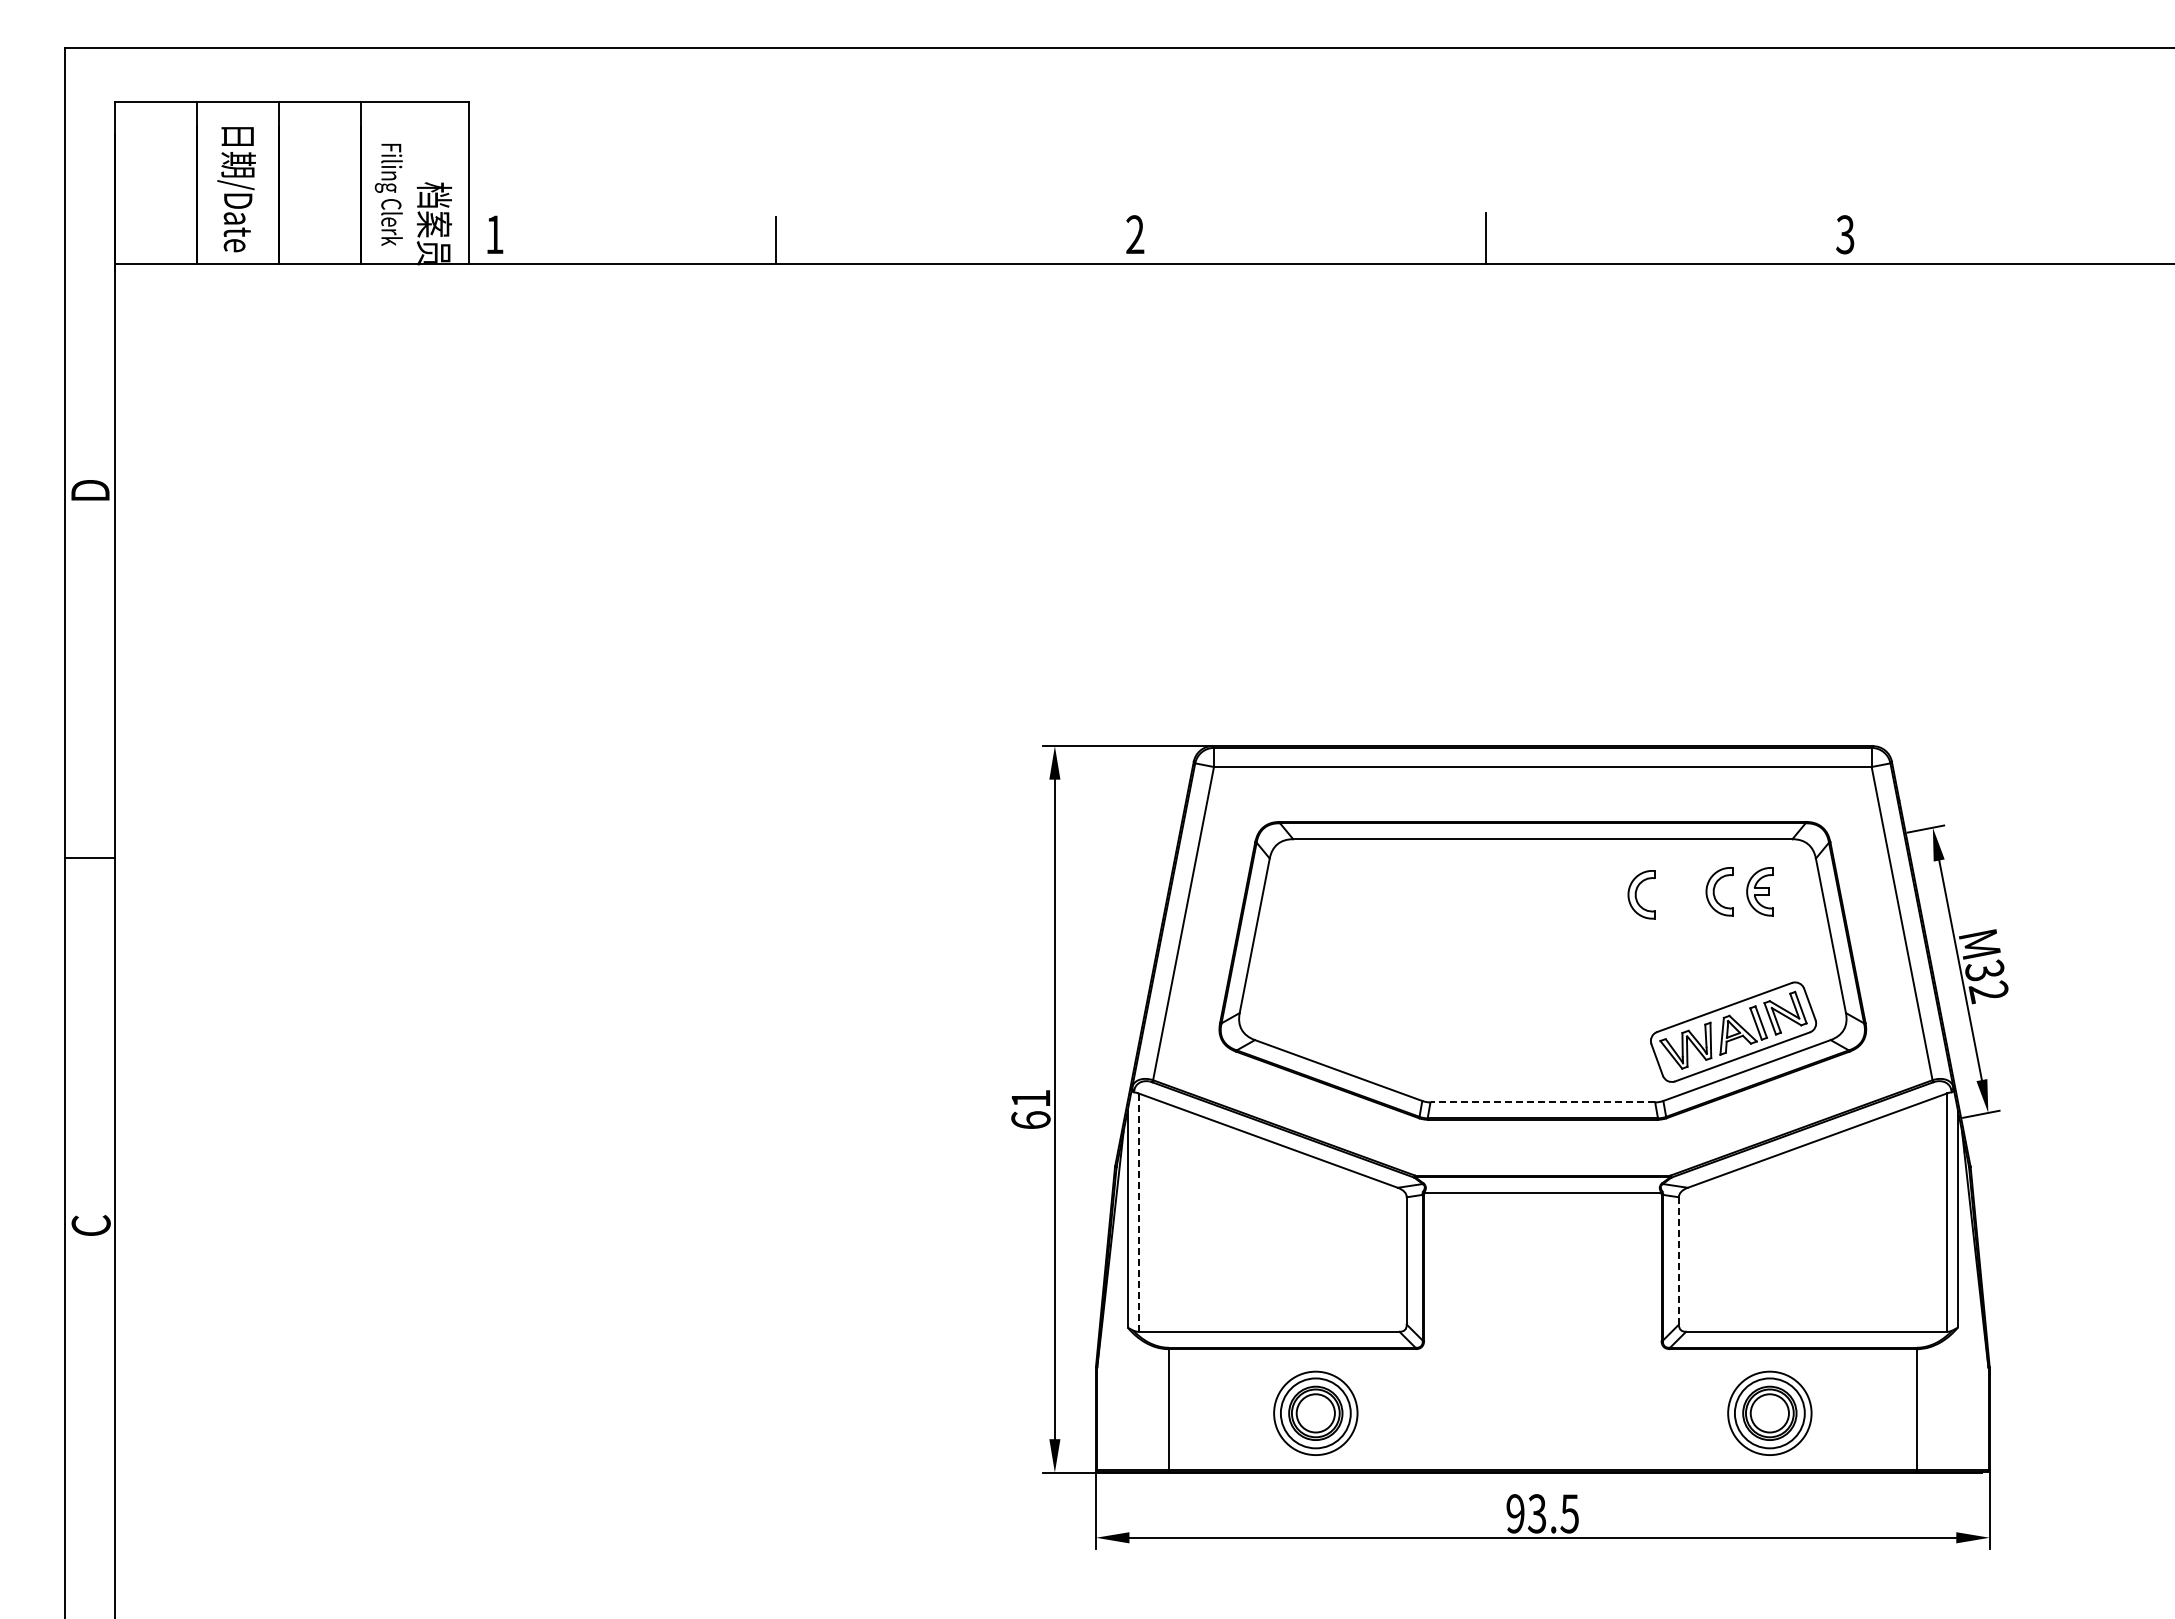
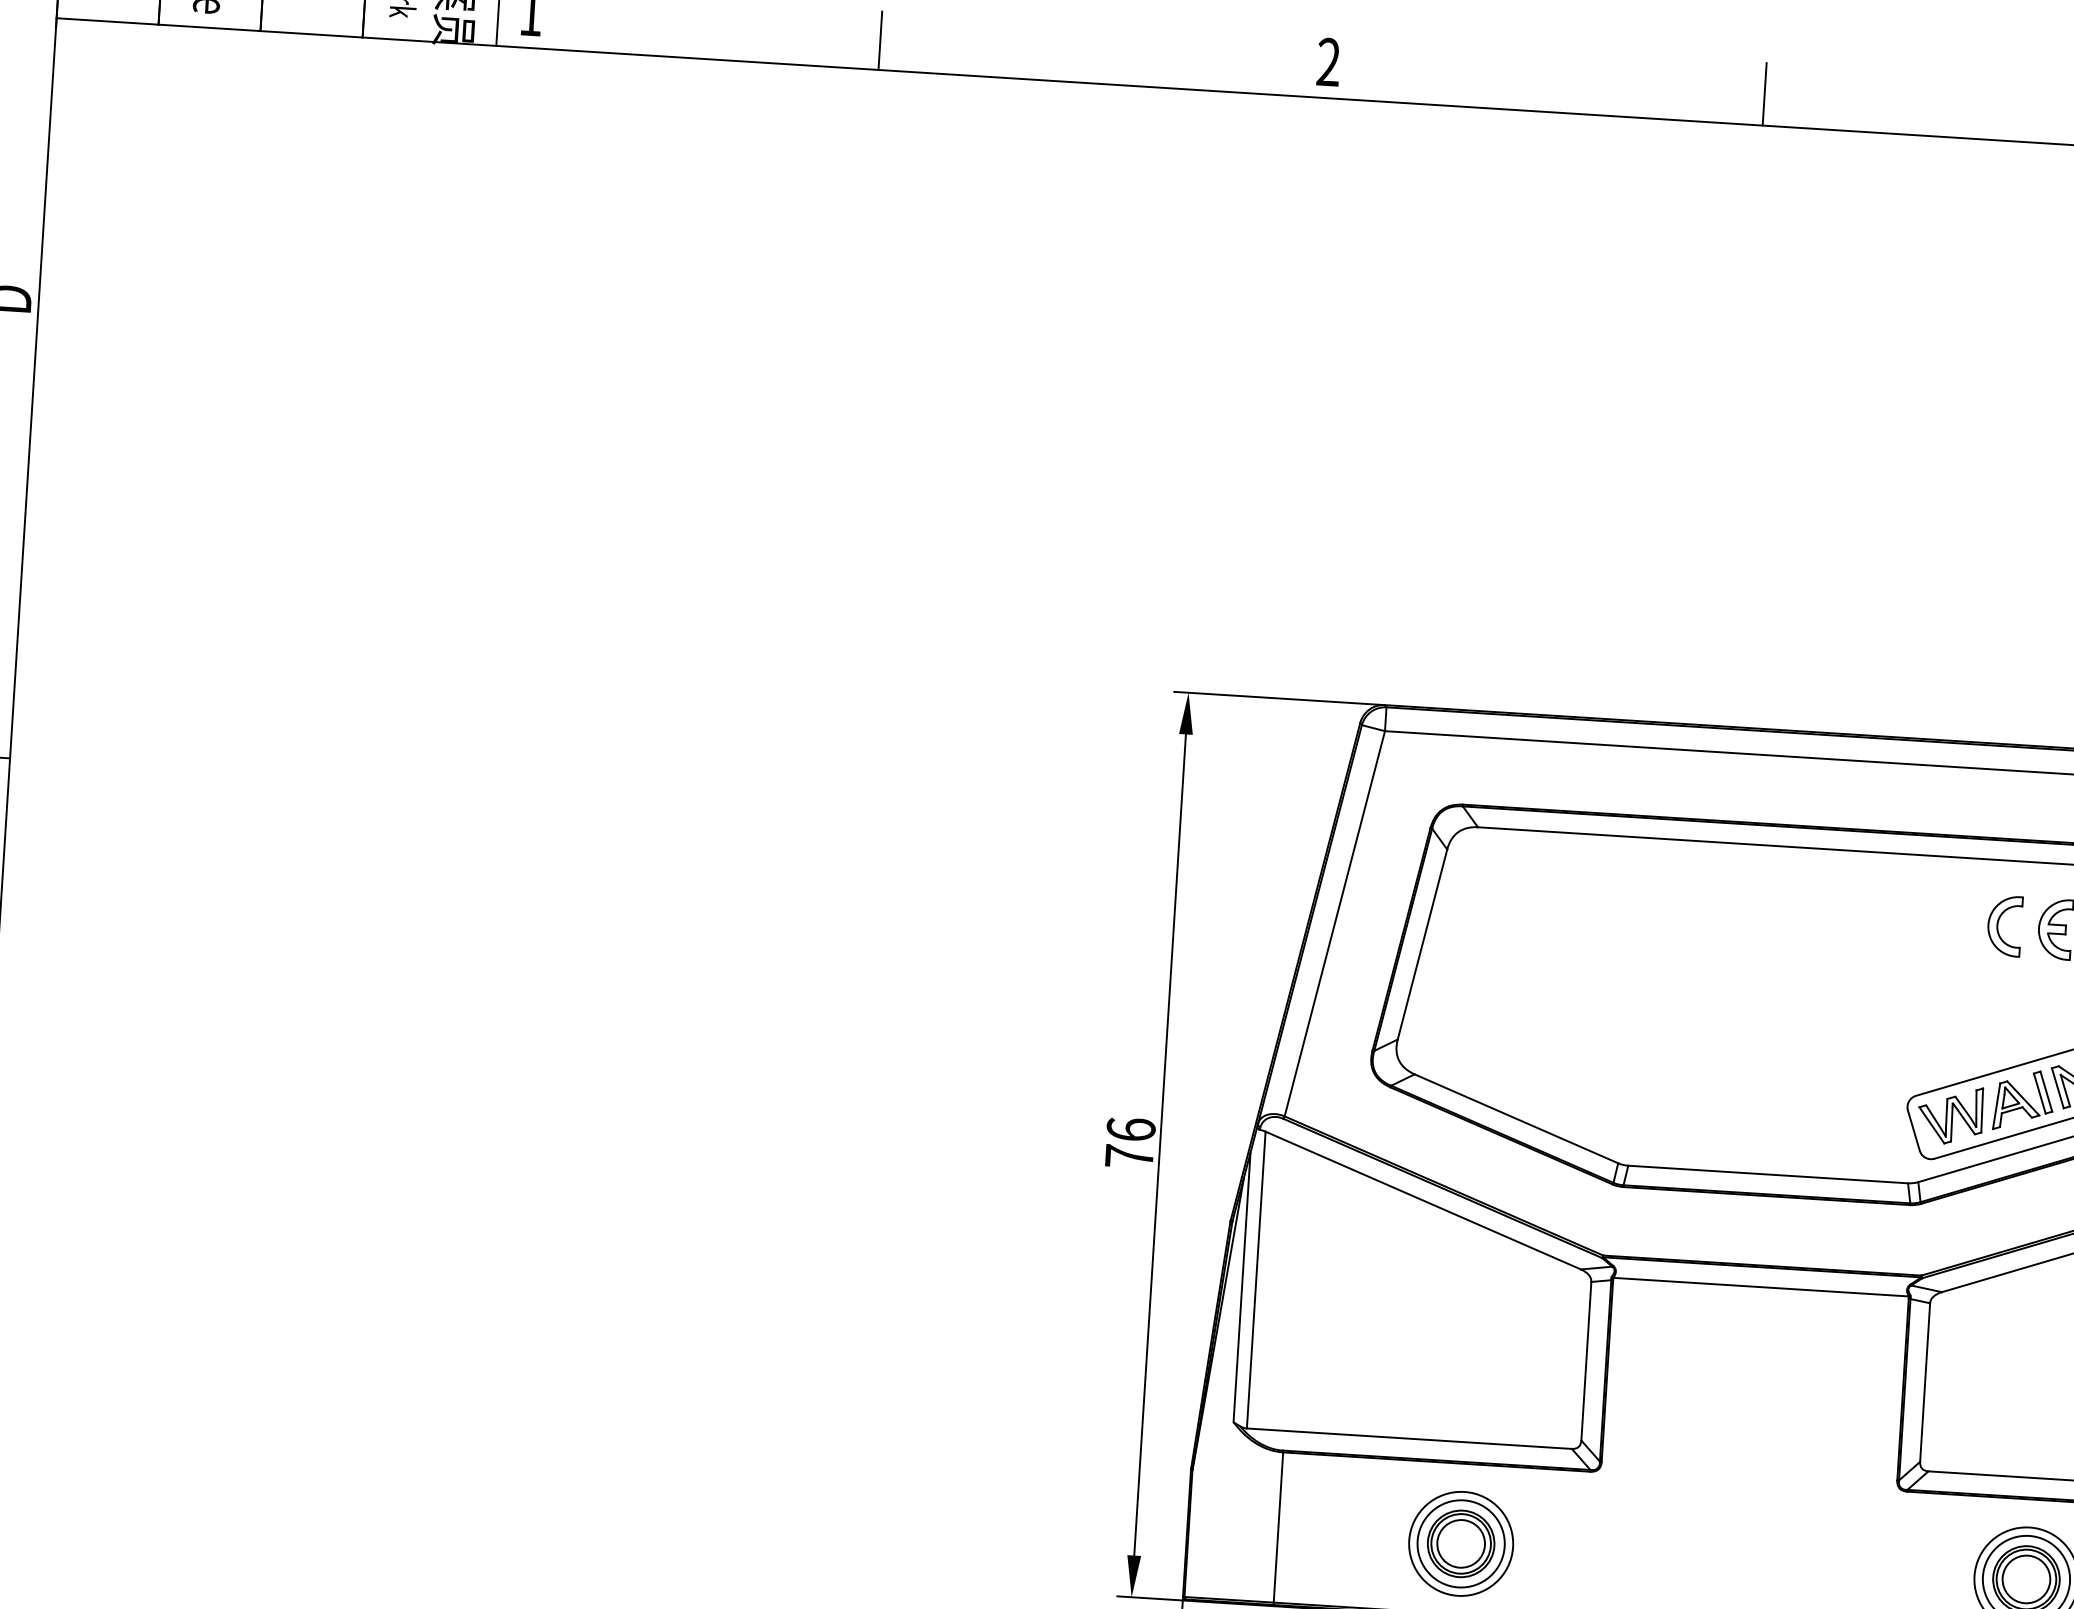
part: (1641, 894) -> (1907, 923), removed
line: (1542, 1102) -> (1767, 1174), dashed -> solid
text: (1030, 1109) -> (1129, 1143), 61 -> 76
line: (1138, 1212) -> (1256, 1279), dashed -> solid
line: (1678, 1260) -> (1924, 1381), dashed -> solid

